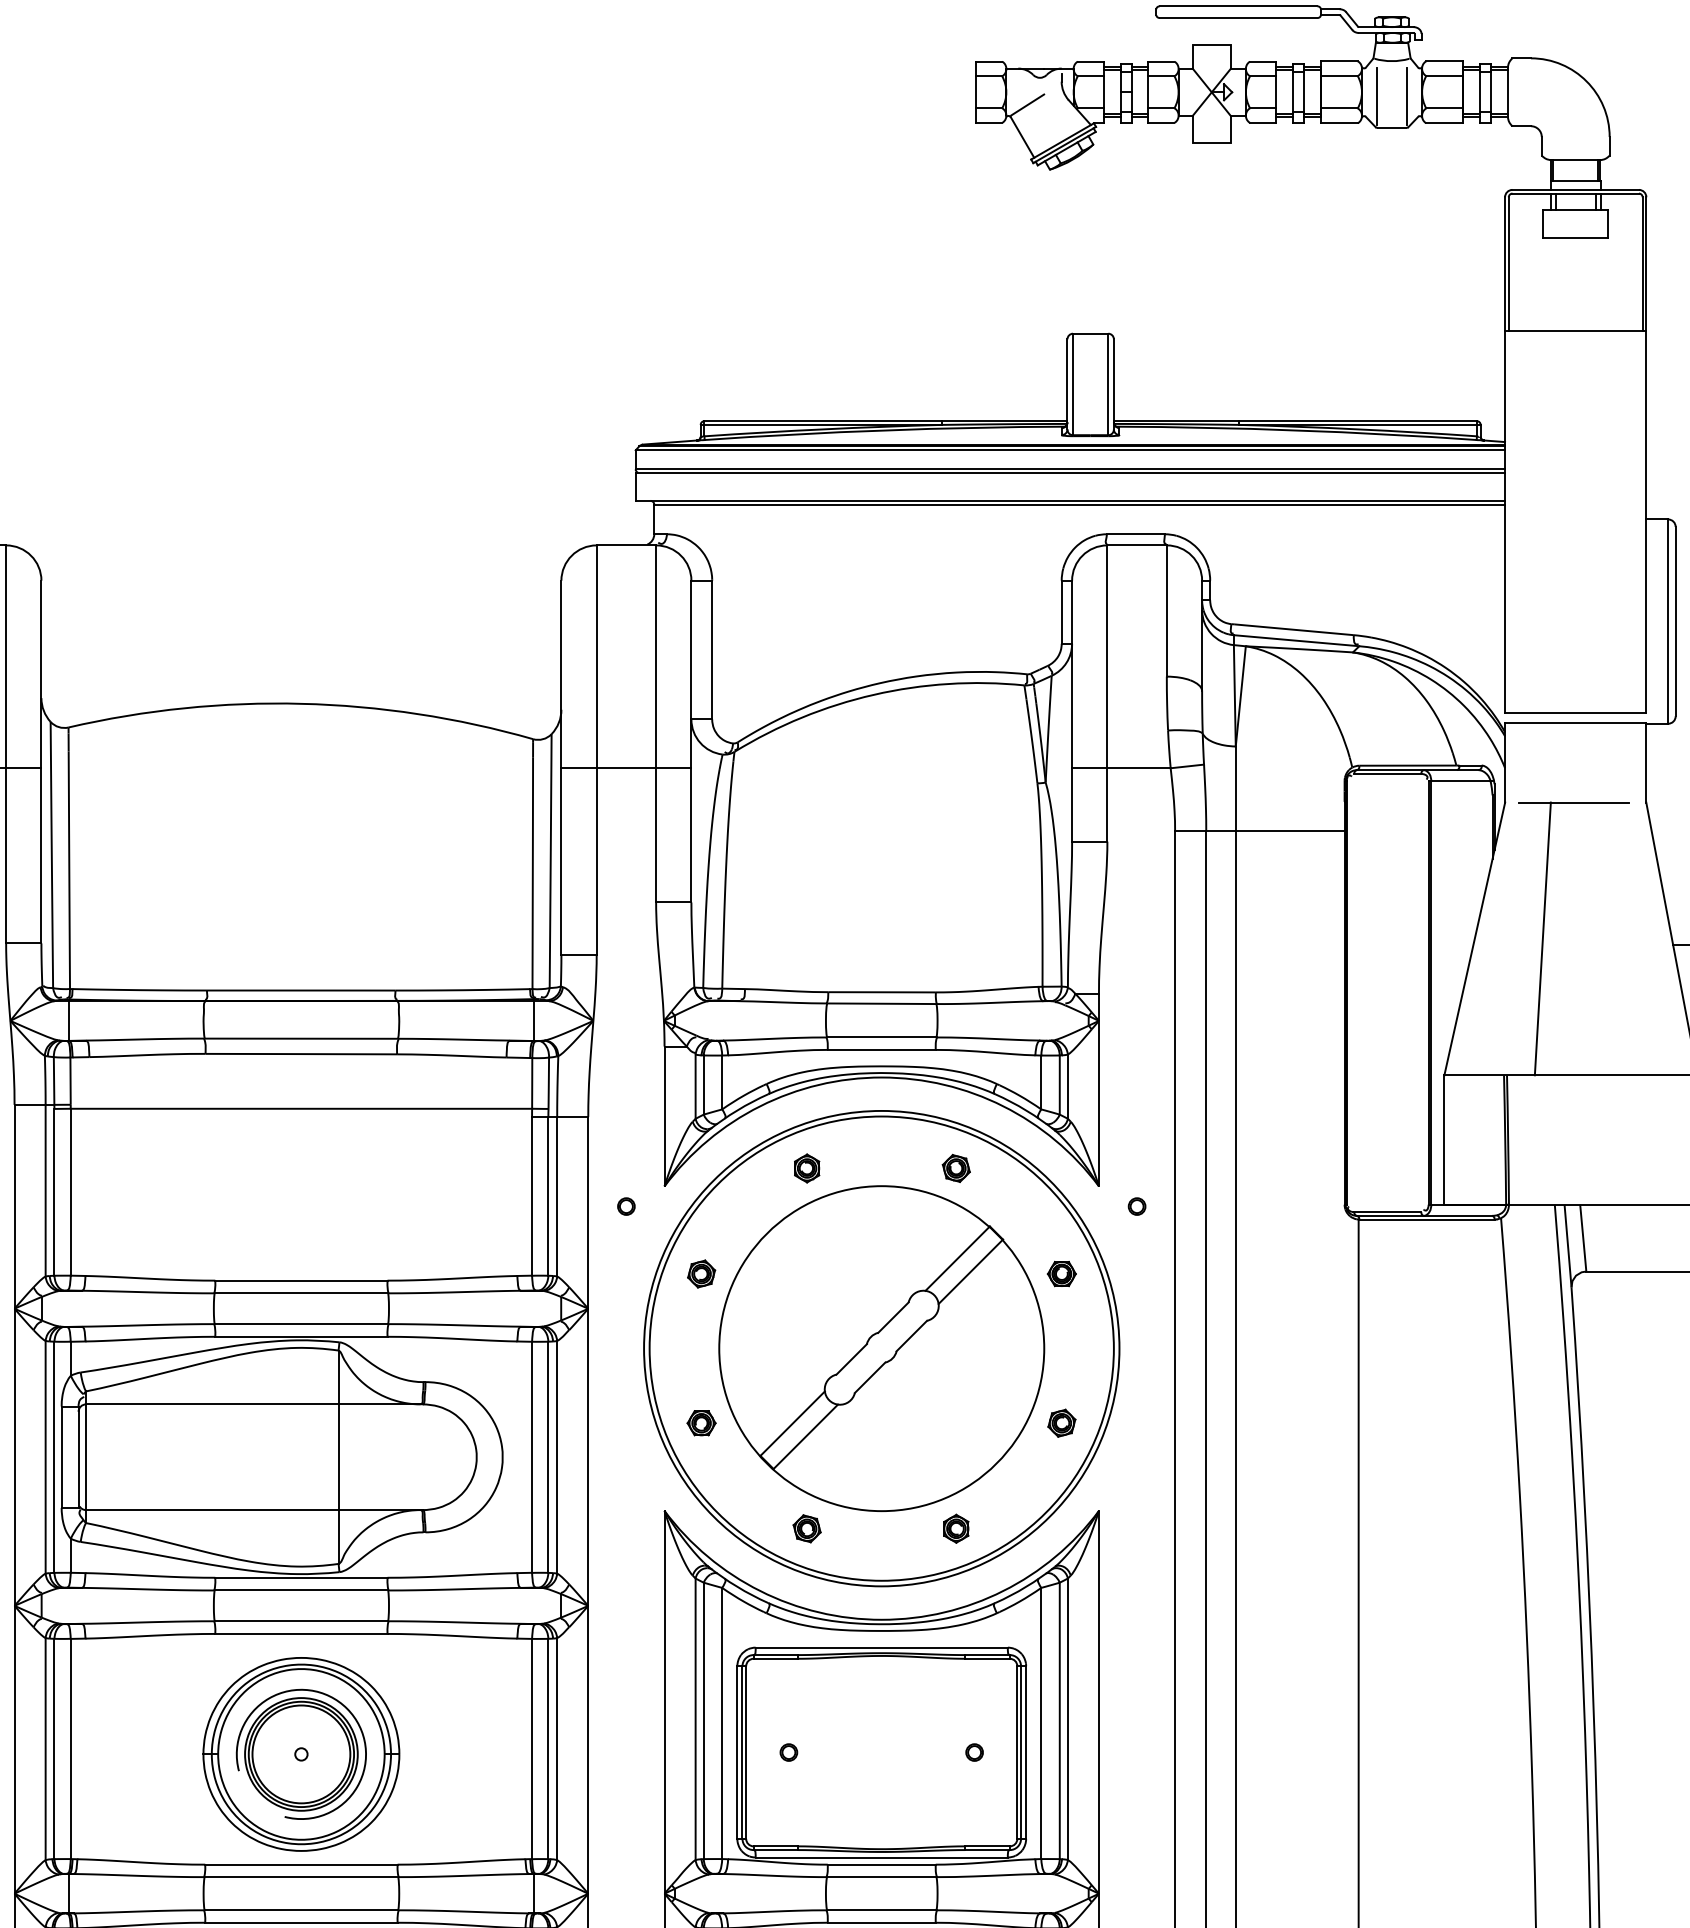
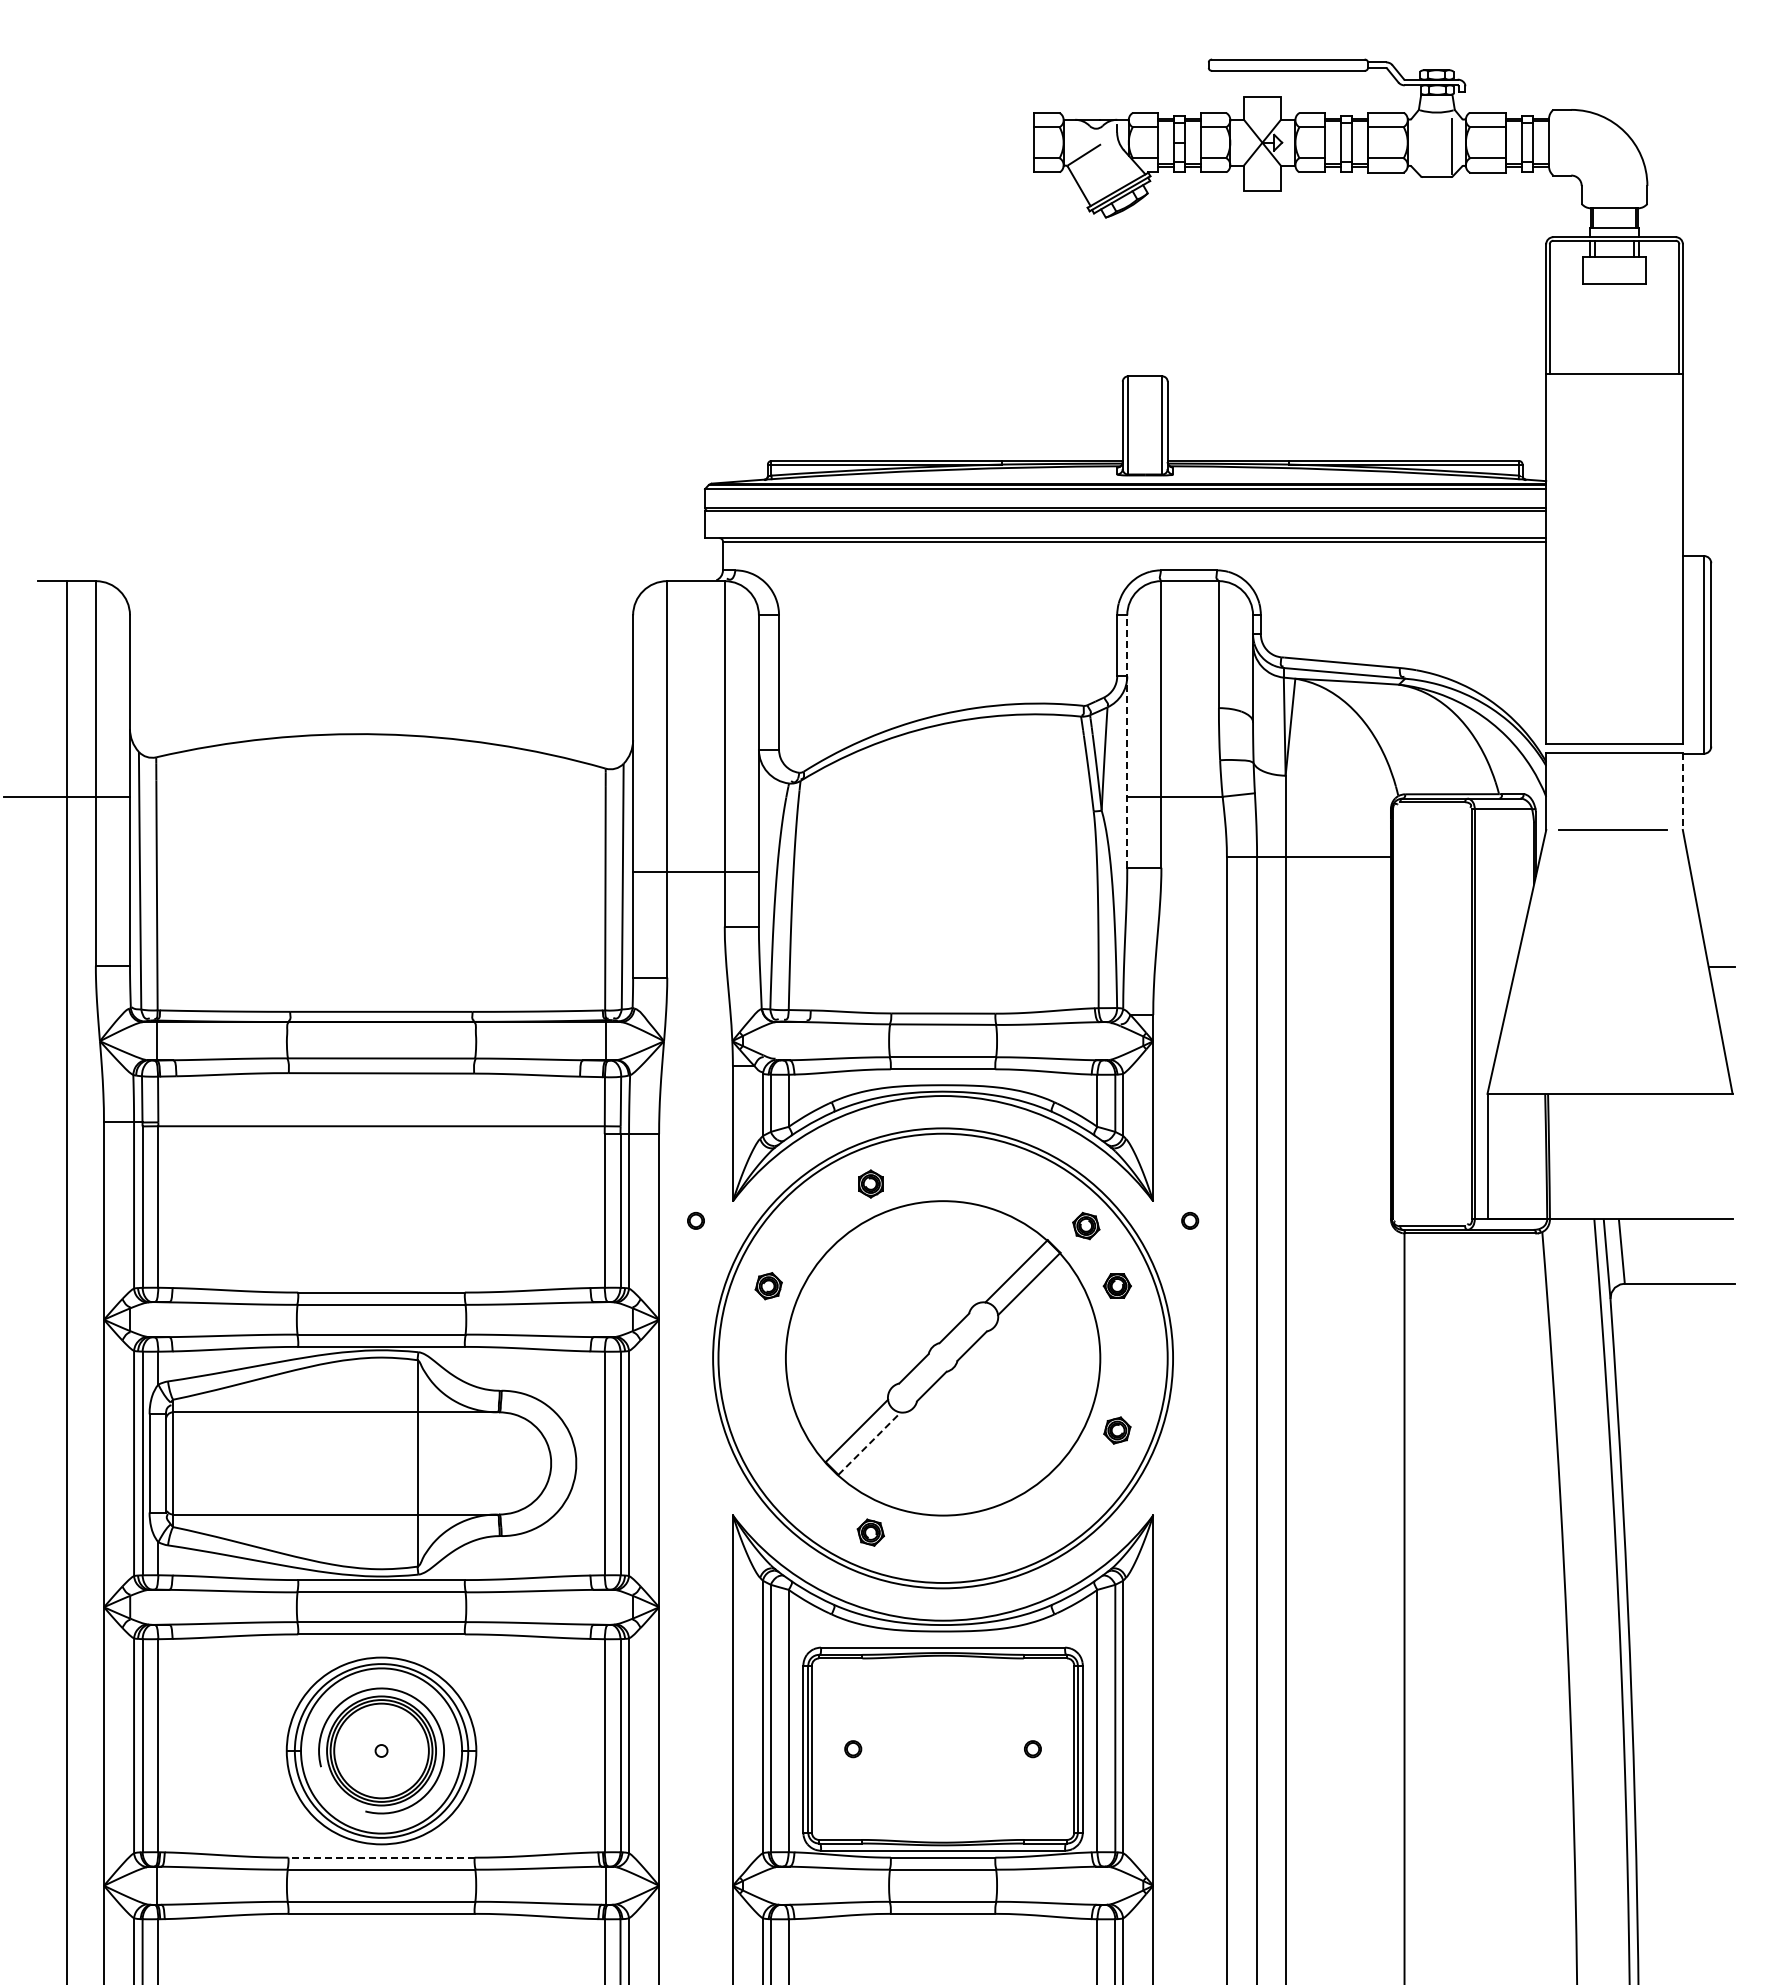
line: (1377, 96) -> (1422, 146), removed
line: (1072, 711) -> (1127, 741), solid -> dashed
line: (1645, 762) -> (1682, 791), solid -> dashed
line: (625, 767) -> (695, 871), moved
line: (1542, 938) -> (1582, 961), removed
part: (956, 1167) -> (1086, 1225), moved
part: (701, 1423) -> (768, 1430), removed
line: (805, 1436) -> (869, 1443), solid -> dashed
part: (955, 1528) -> (1014, 1532), removed
line: (301, 1864) -> (381, 1857), solid -> dashed

